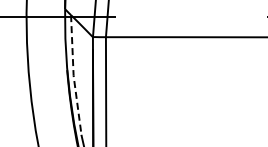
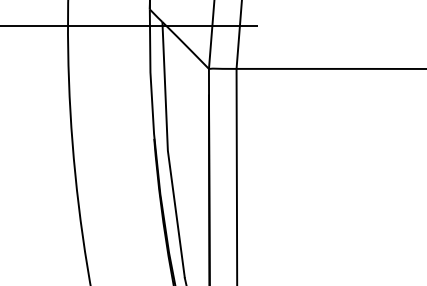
line: (73, 75) -> (167, 150), dashed -> solid

